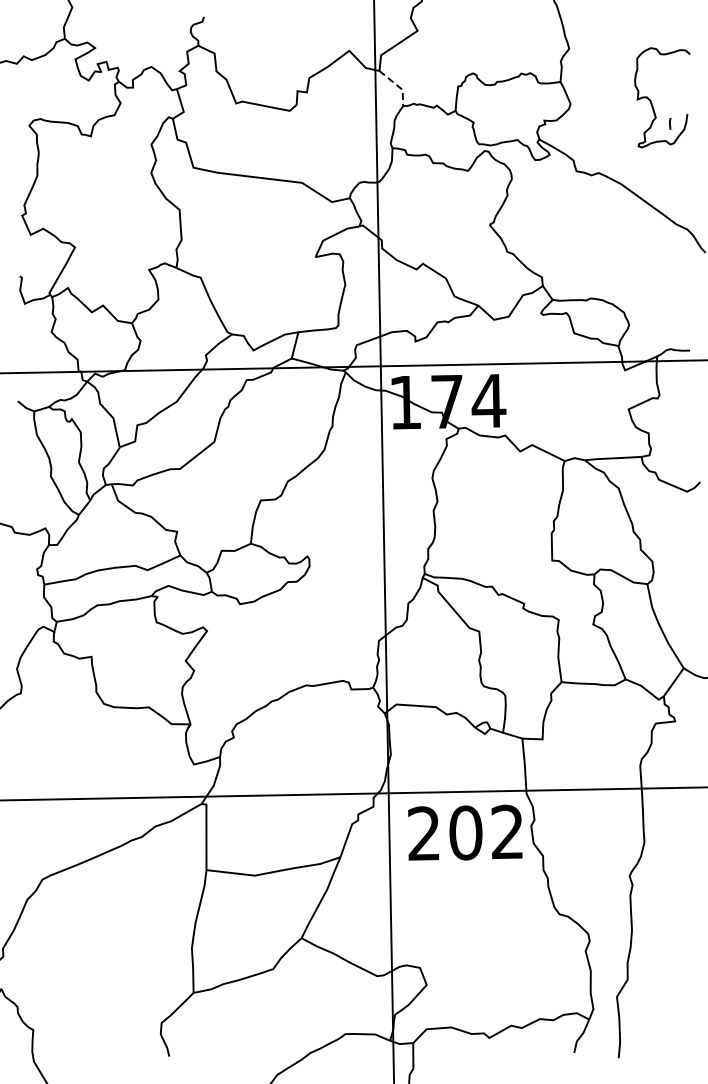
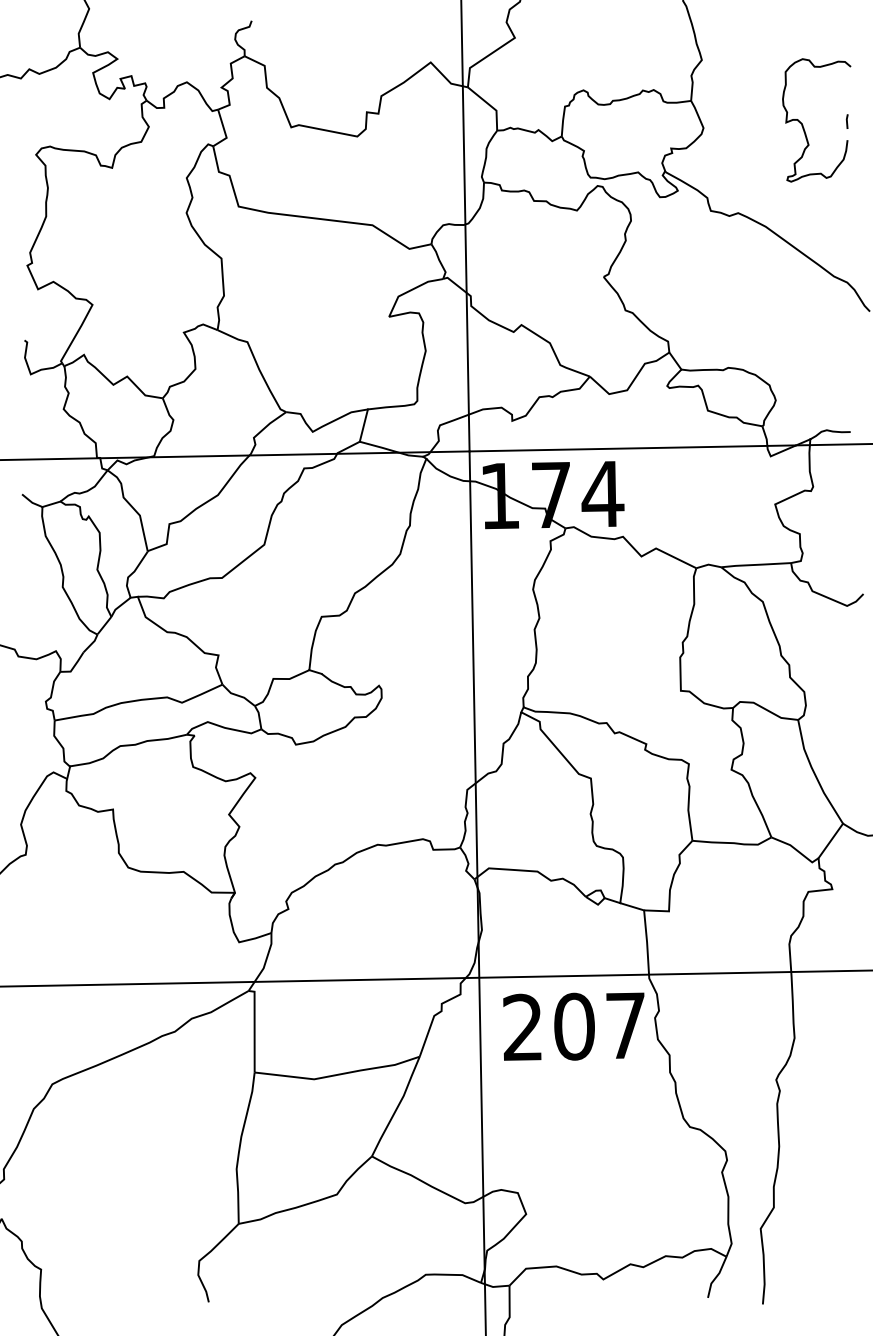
line: (398, 86) -> (491, 106), dashed -> solid
line: (670, 123) -> (847, 121), moved
text: (506, 831) -> (624, 1024), 202 -> 207

